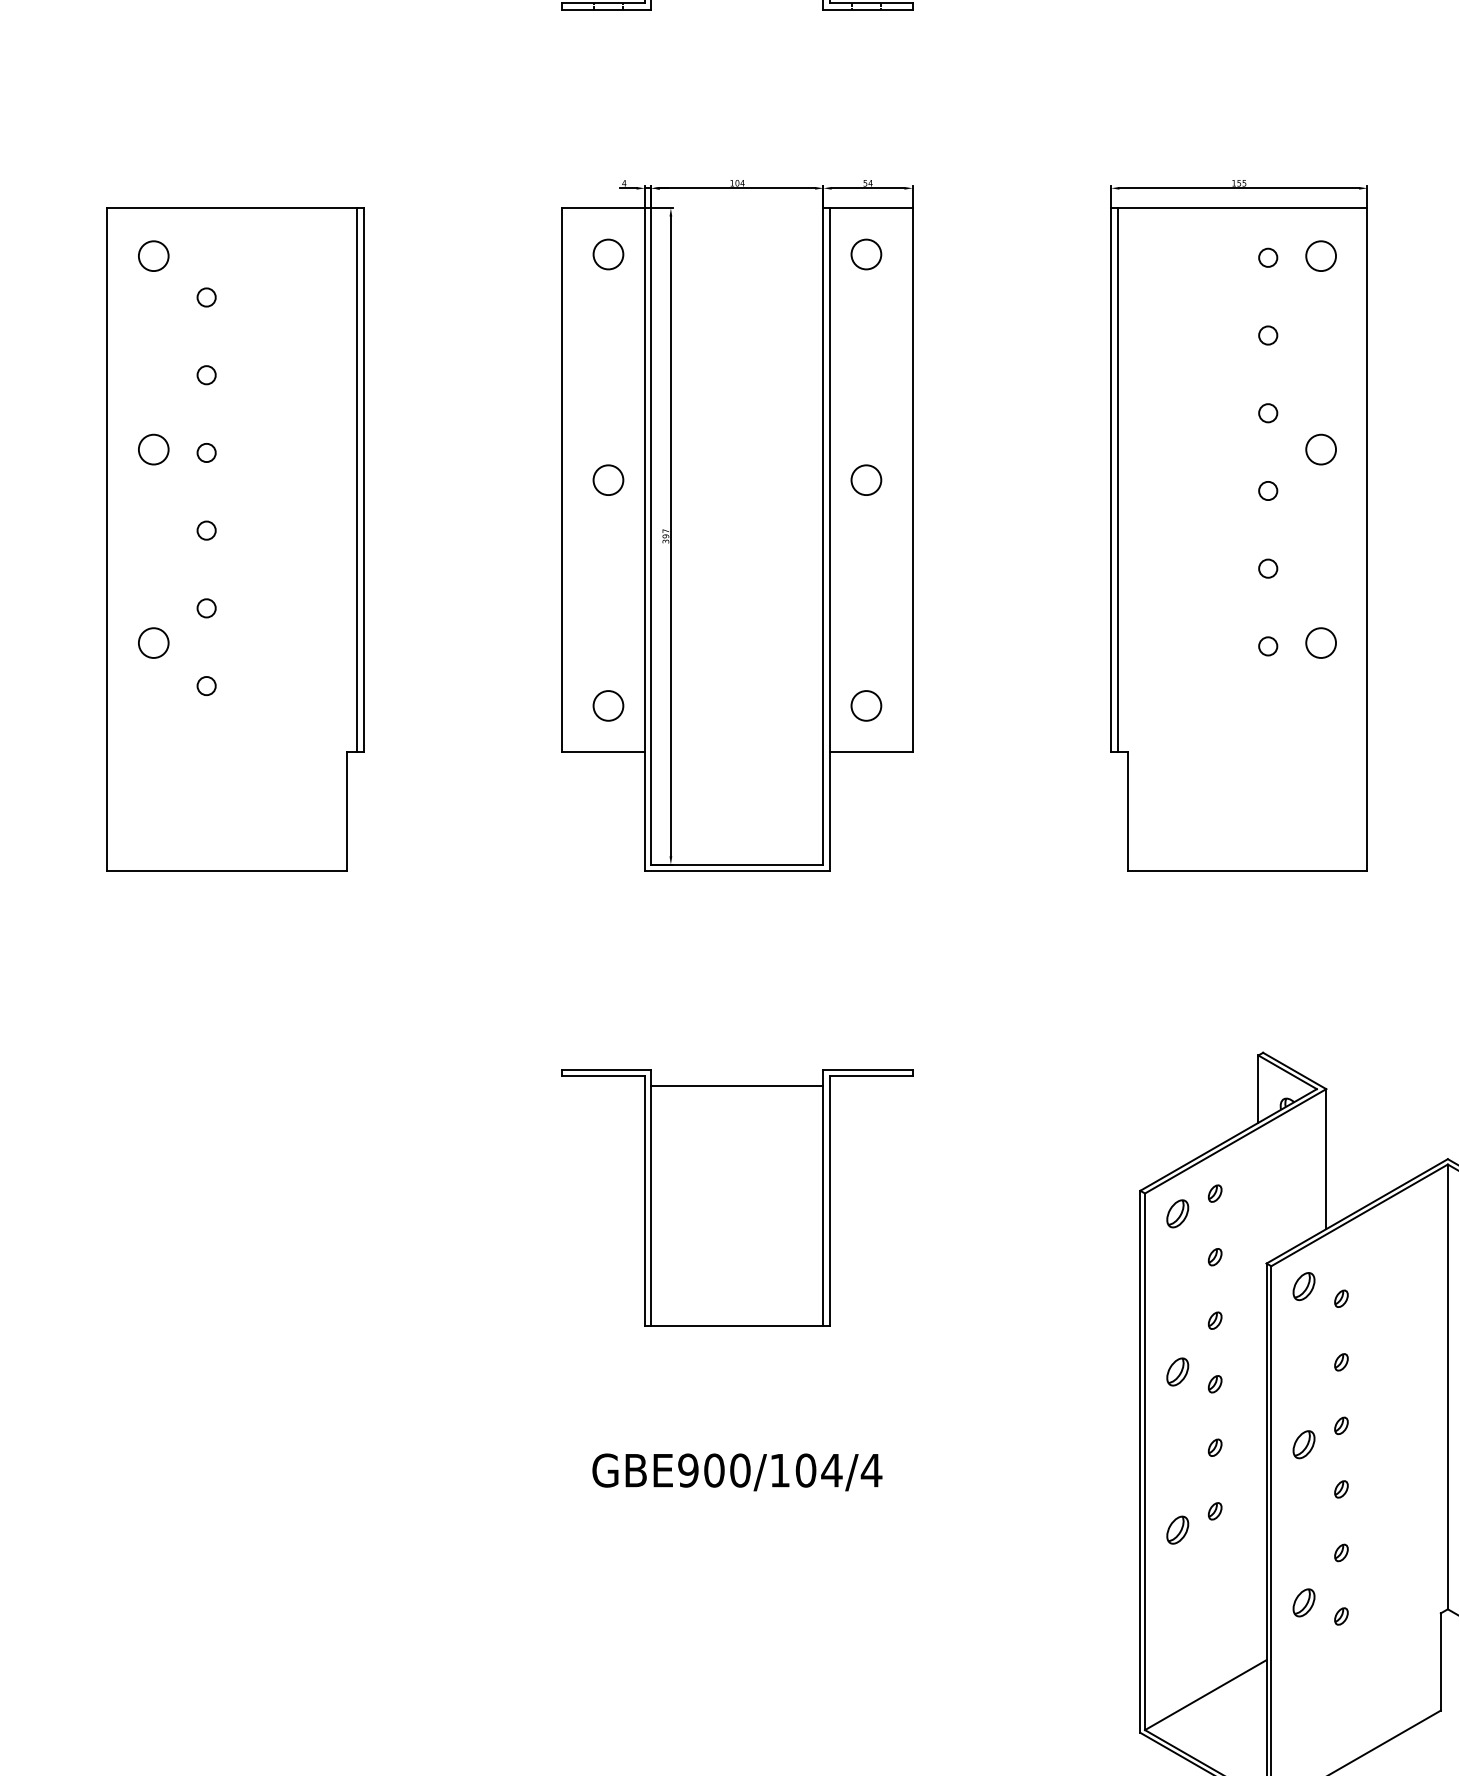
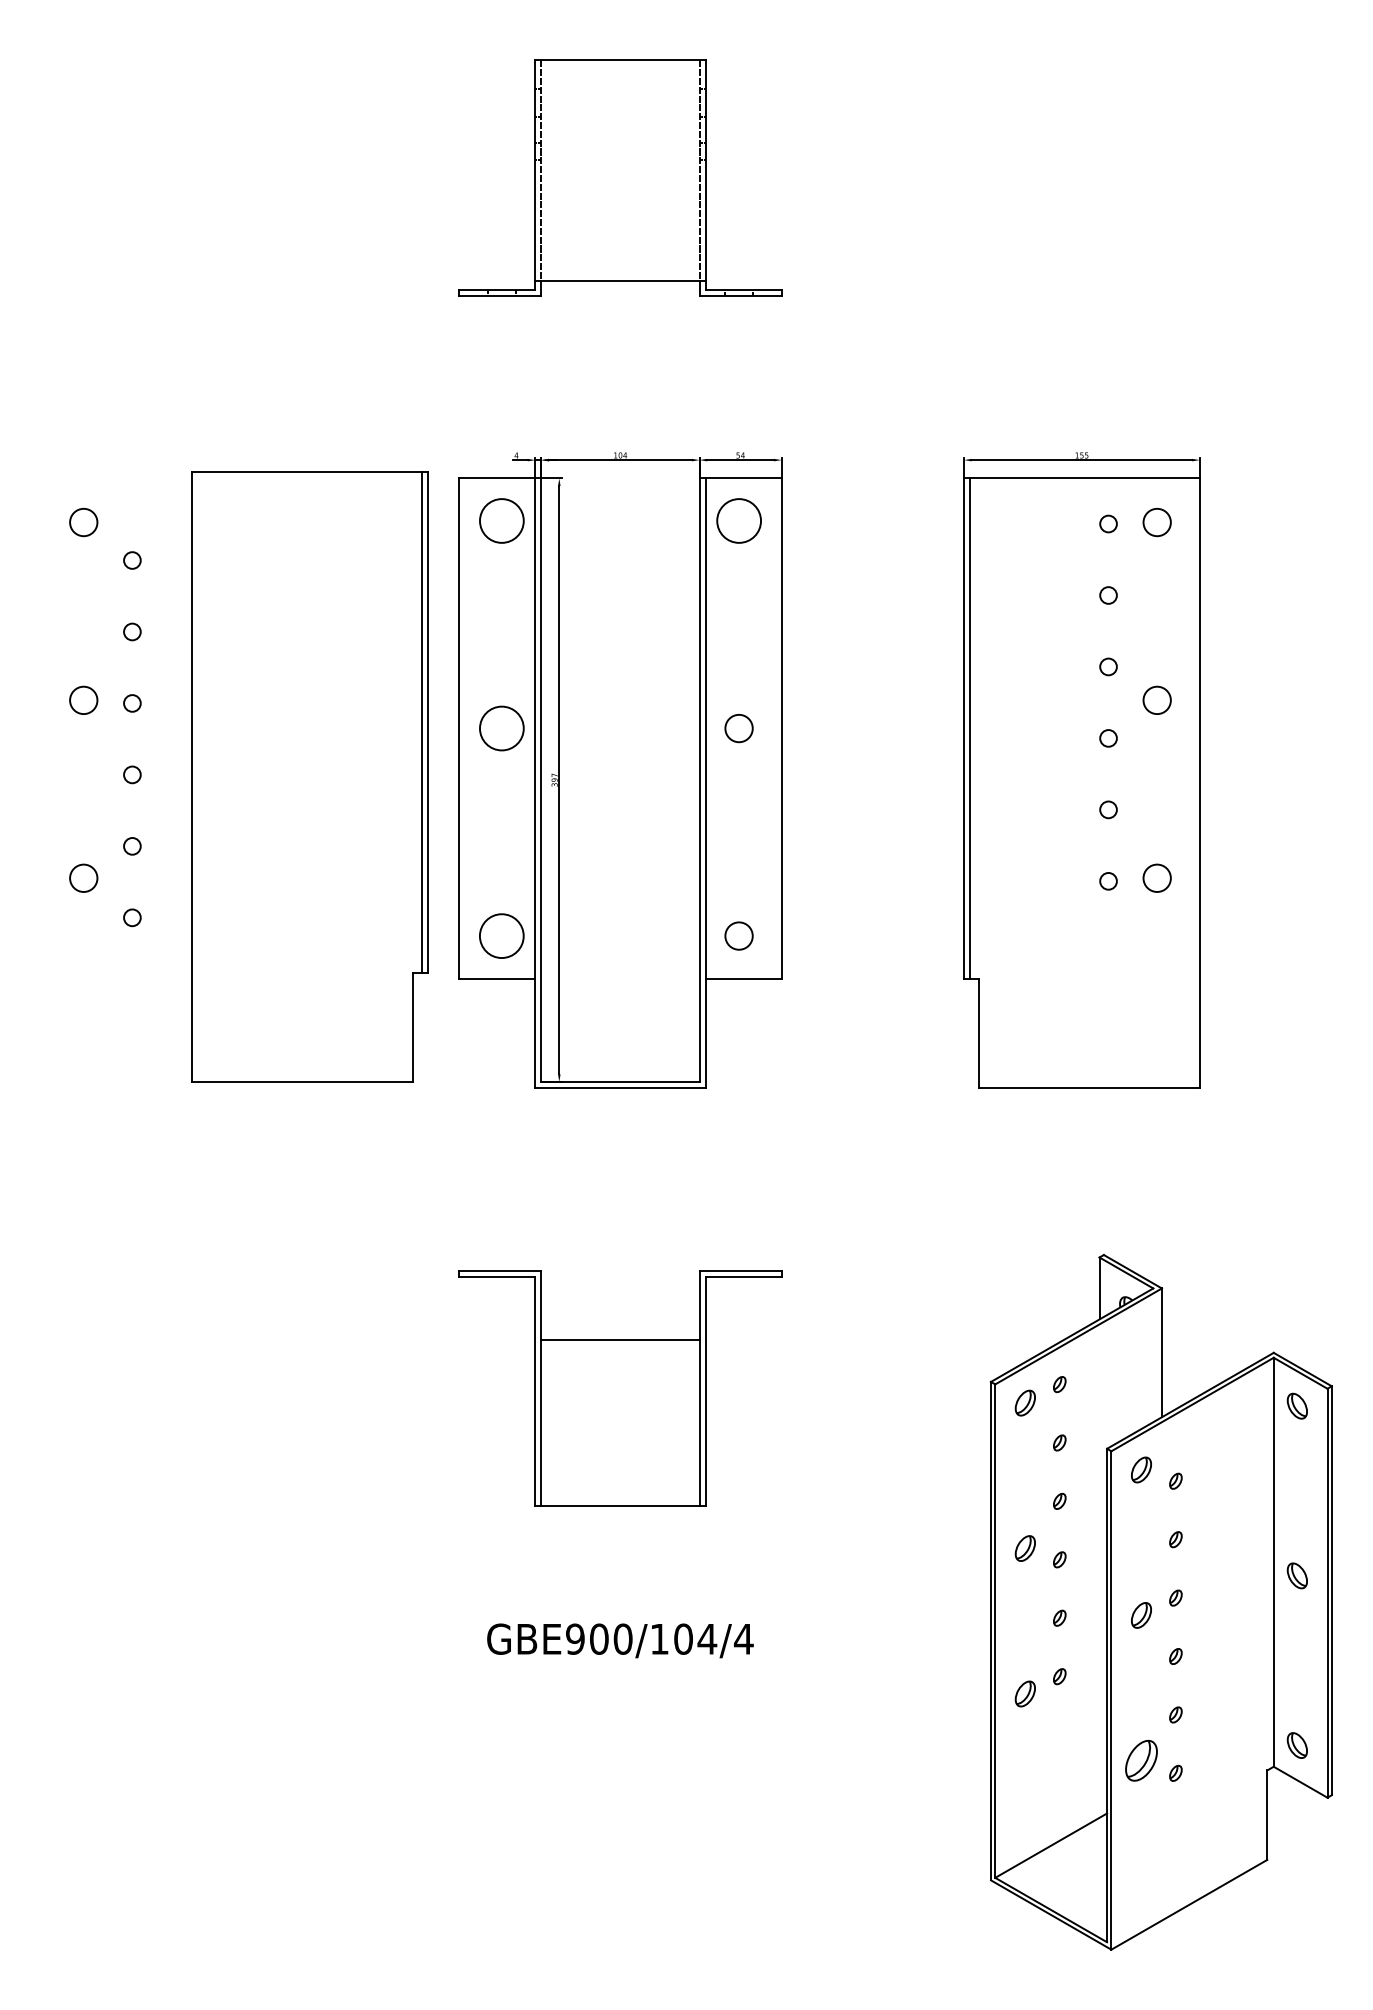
circle: (608, 253) -> (501, 520), size x1.6
circle: (865, 253) -> (738, 520), size x1.6
circle: (608, 480) -> (501, 728), size x1.6
part: (235, 538) -> (309, 776), moved
circle: (608, 705) -> (501, 935), size x1.6
line: (737, 1085) -> (620, 1339), moved
part: (1304, 1602) -> (1141, 1760), size x1.6

